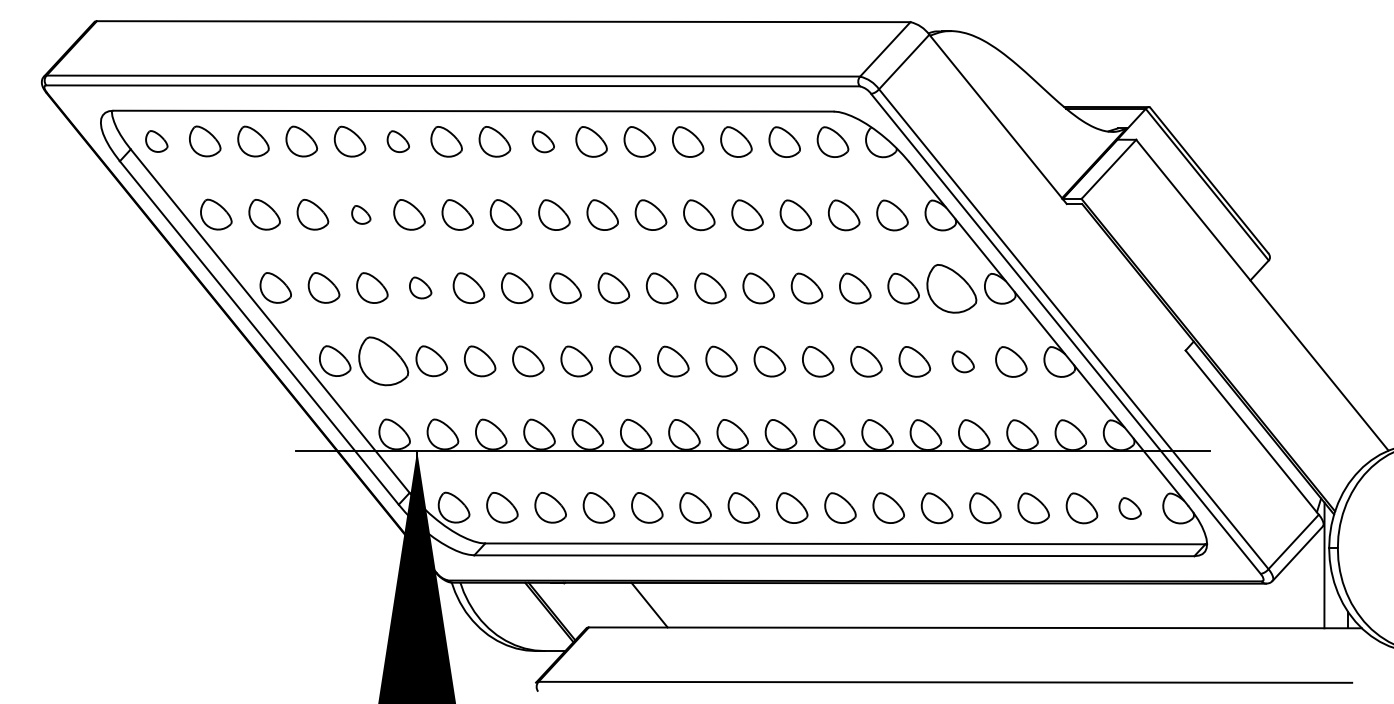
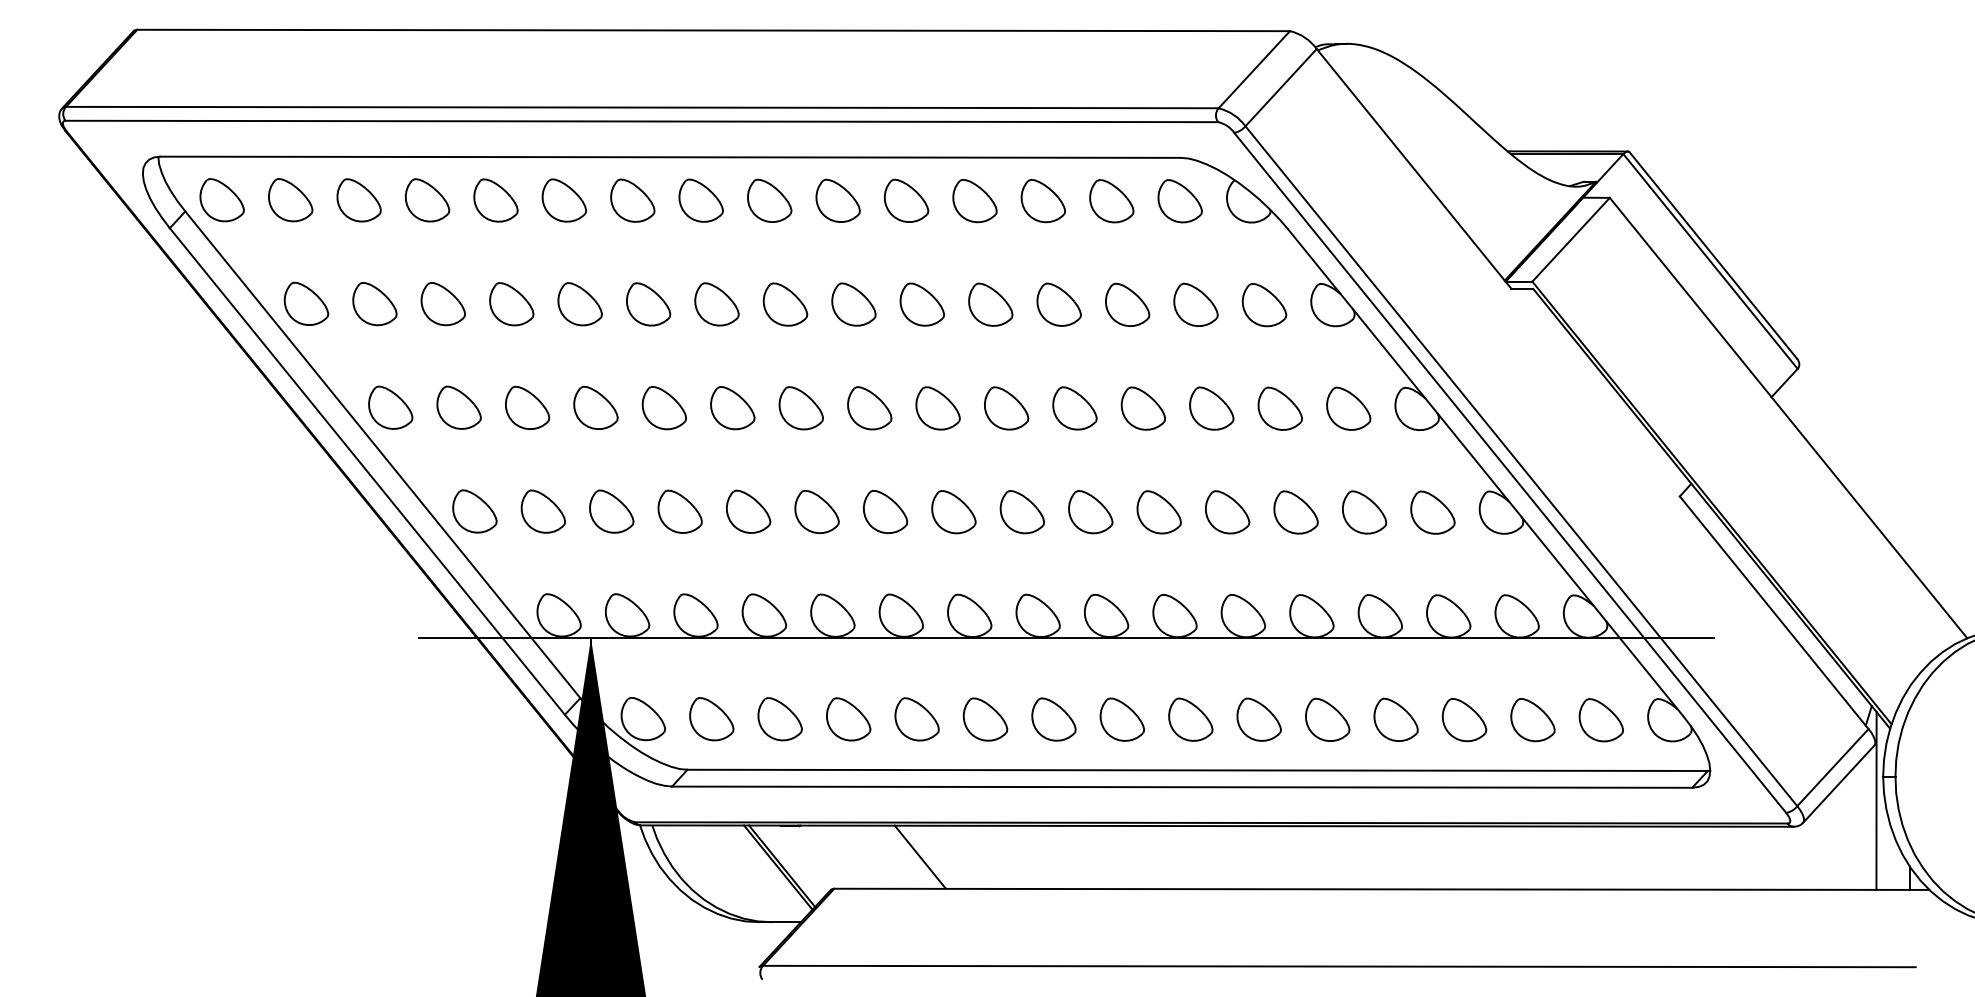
part: (156, 141) -> (221, 200), size x1.43
part: (398, 141) -> (564, 200), size x1.43
part: (543, 141) -> (769, 200), size x1.43
part: (361, 215) -> (511, 304), size x1.67
part: (420, 287) -> (595, 407), size x1.43
part: (951, 288) -> (1348, 408), size x0.62
part: (382, 361) -> (542, 511), size x0.62
part: (963, 361) -> (1364, 512), size x1.43
part: (1129, 508) -> (1600, 720), size x1.43

